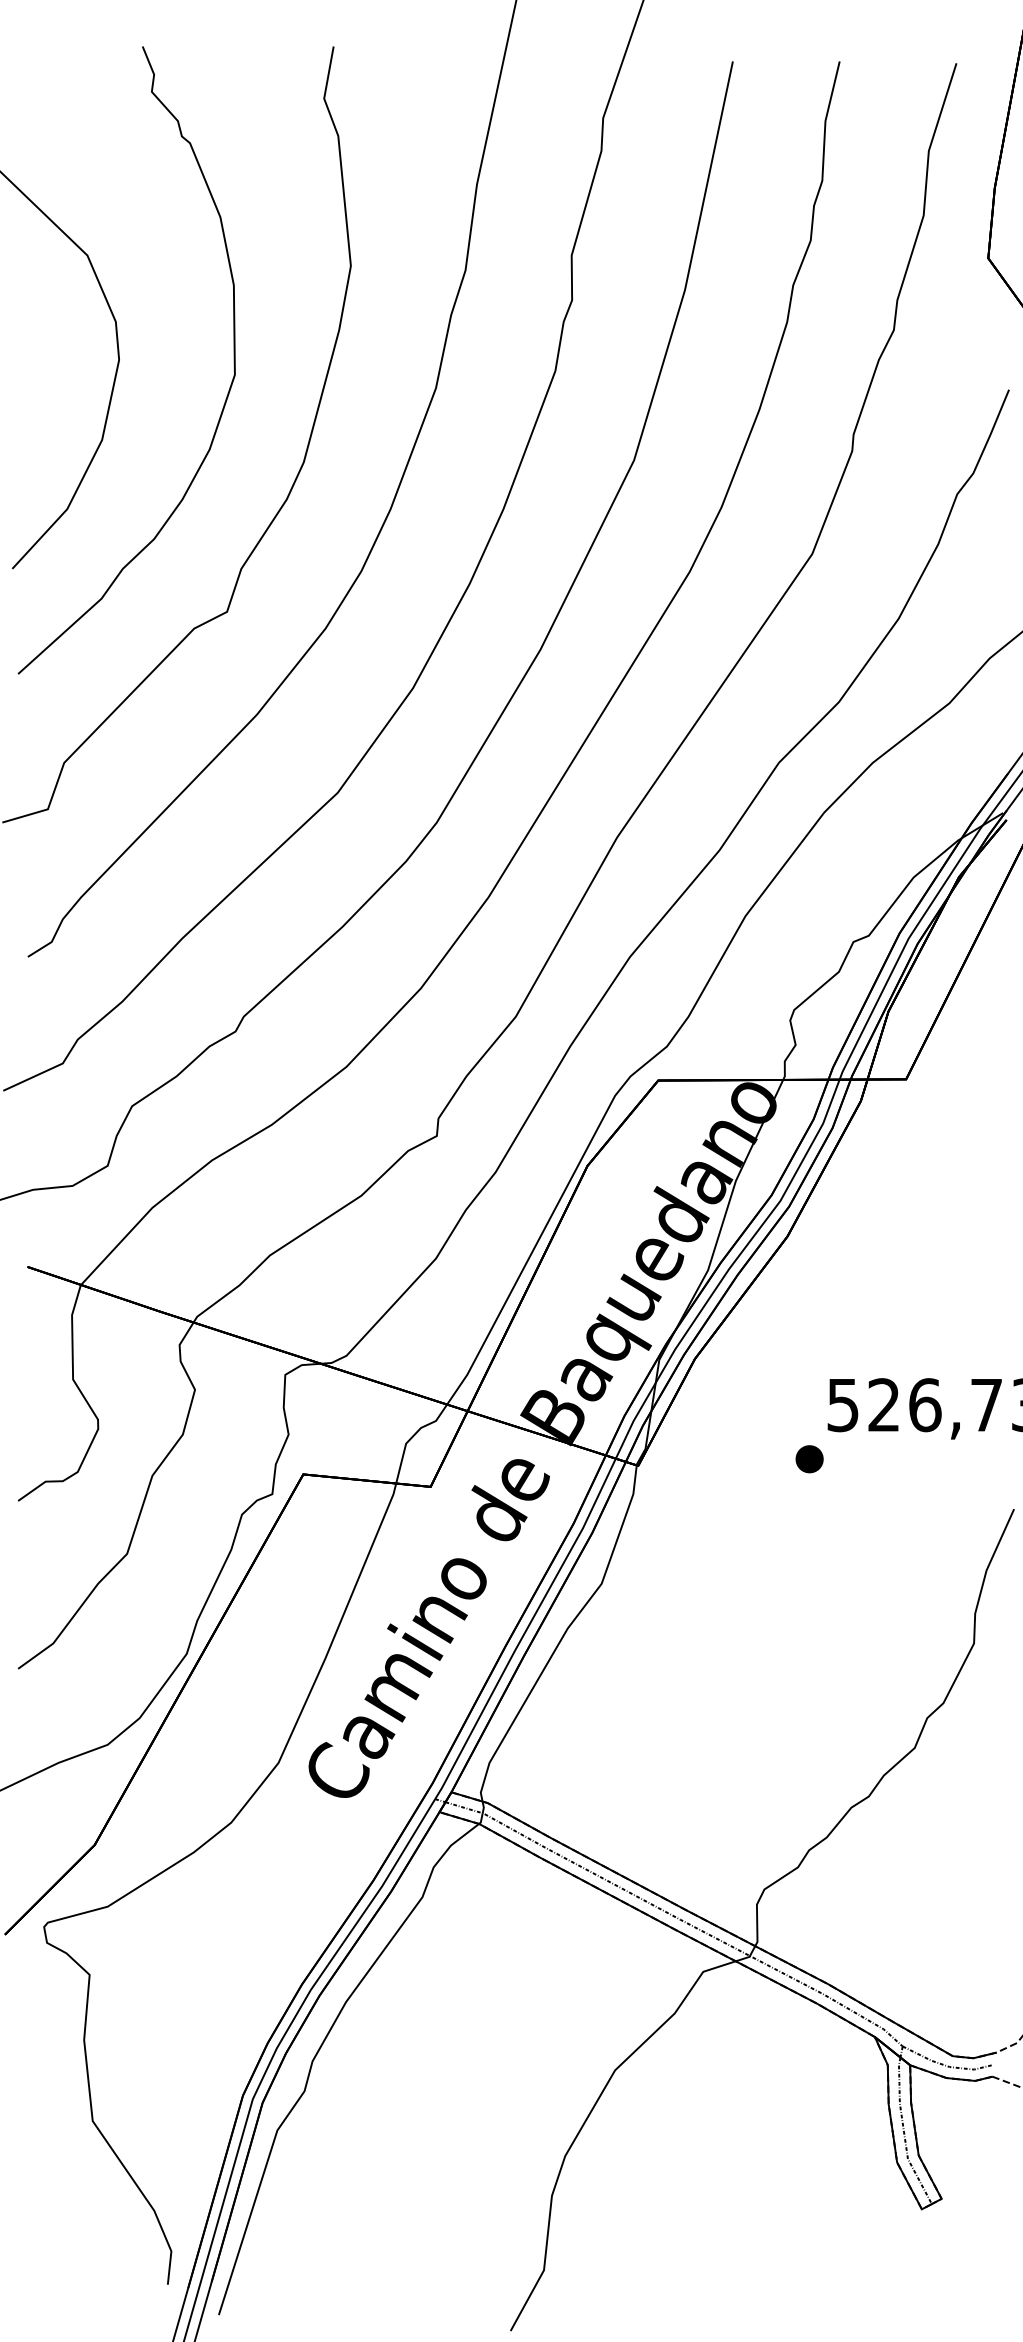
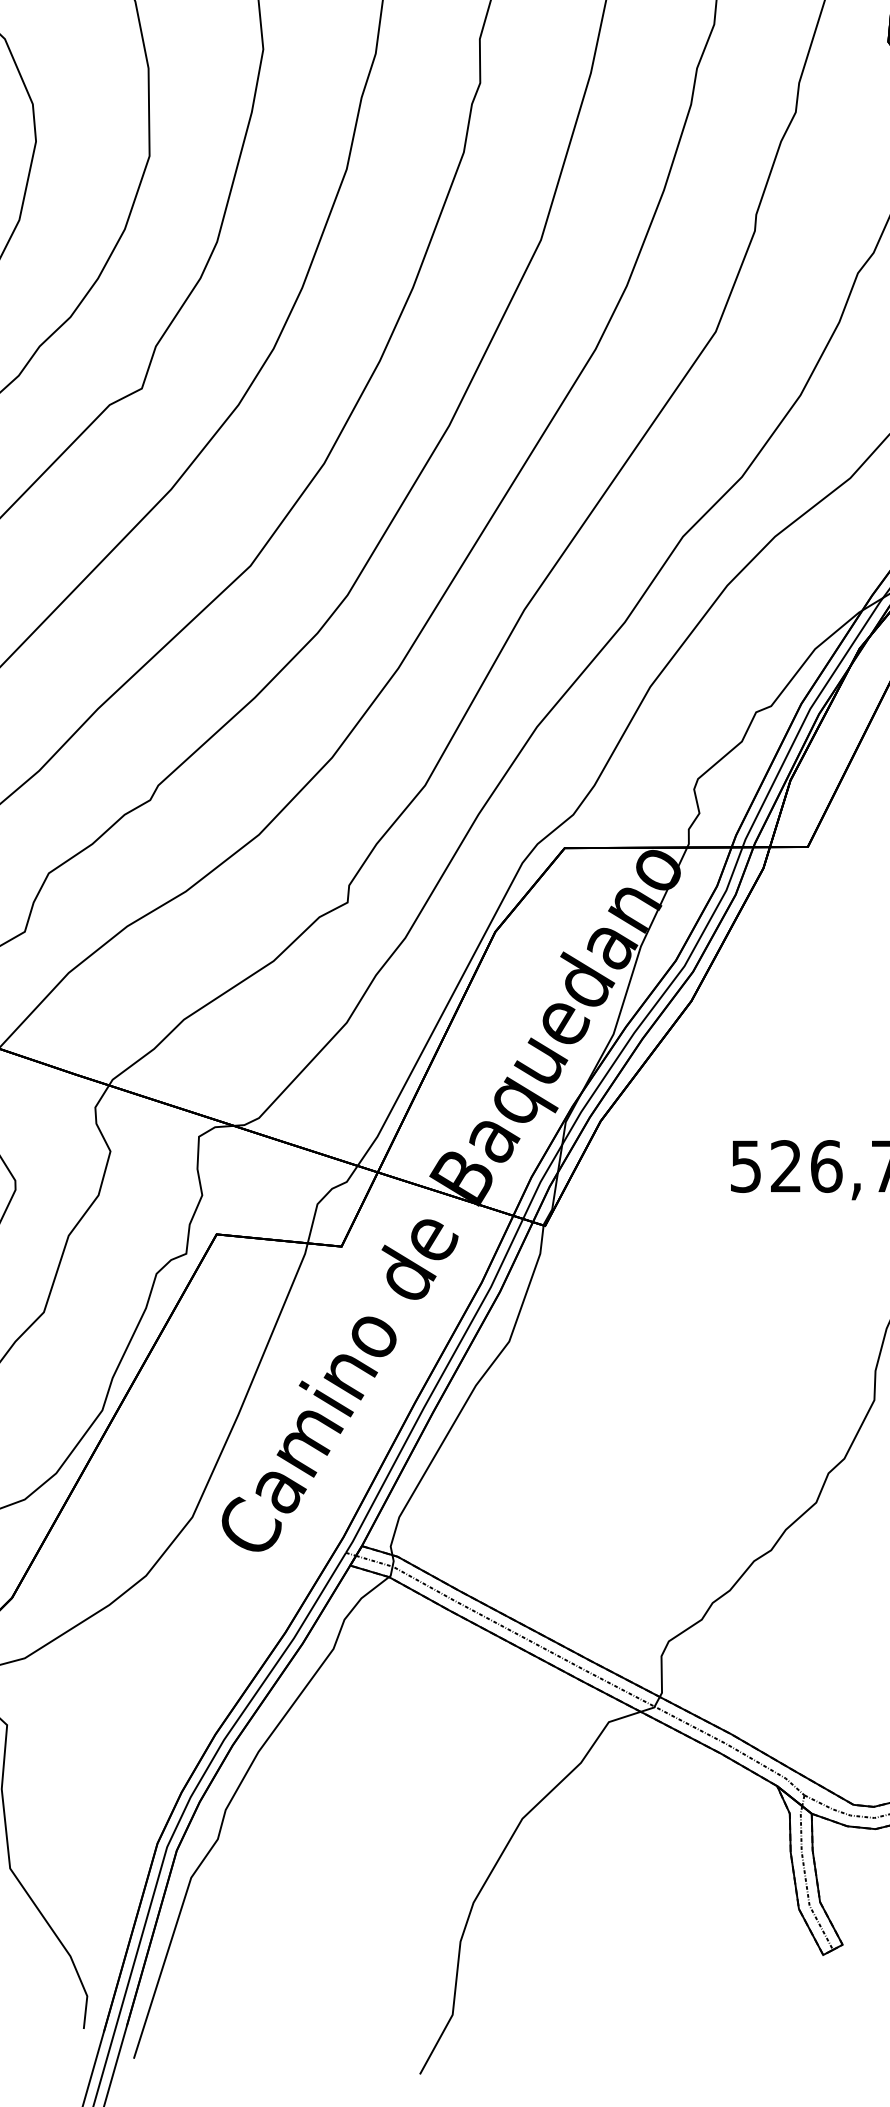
part: (809, 1459) -> (713, 1219), removed

